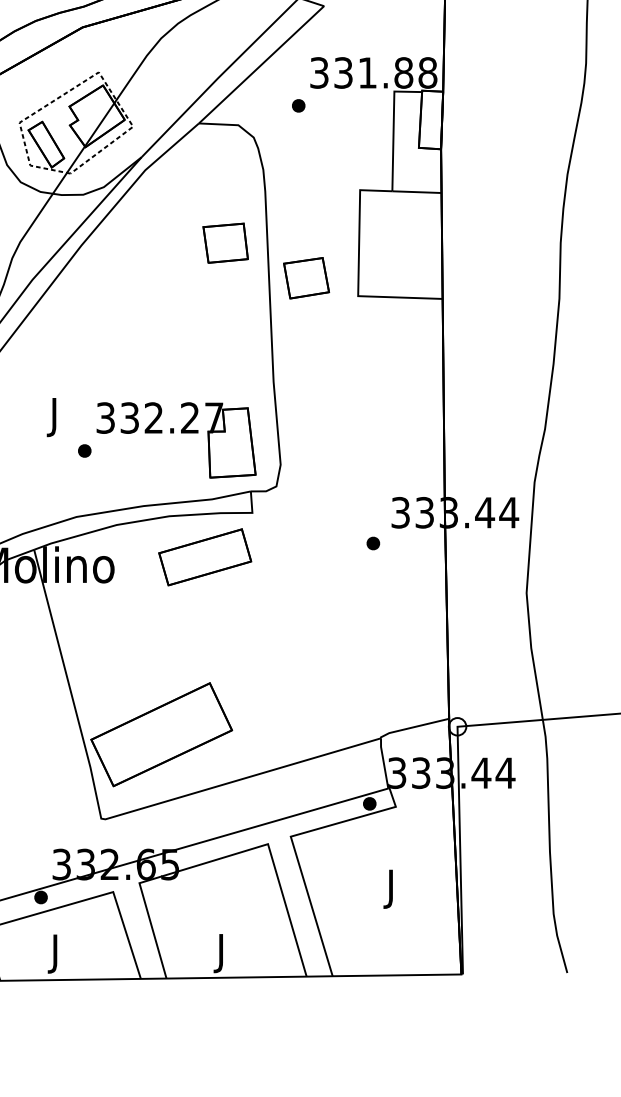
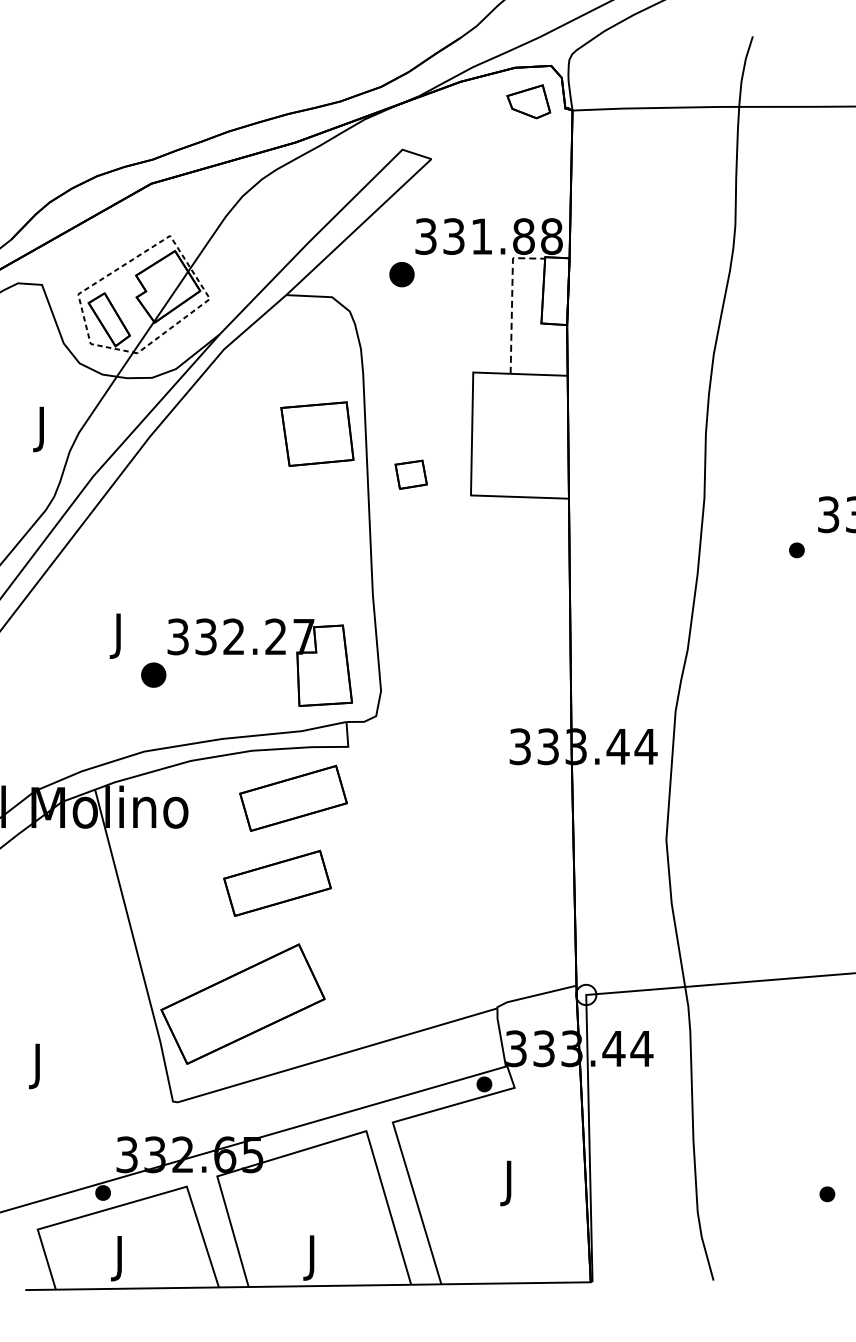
part: (298, 105) -> (401, 274), size x1.6
line: (393, 127) -> (512, 299), solid -> dashed
part: (225, 242) -> (316, 433), size x1.4
part: (306, 278) -> (411, 474), size x0.6
part: (84, 450) -> (153, 674), size x1.6
part: (373, 543) -> (488, 782), removed
part: (191, 629) -> (277, 882), added

